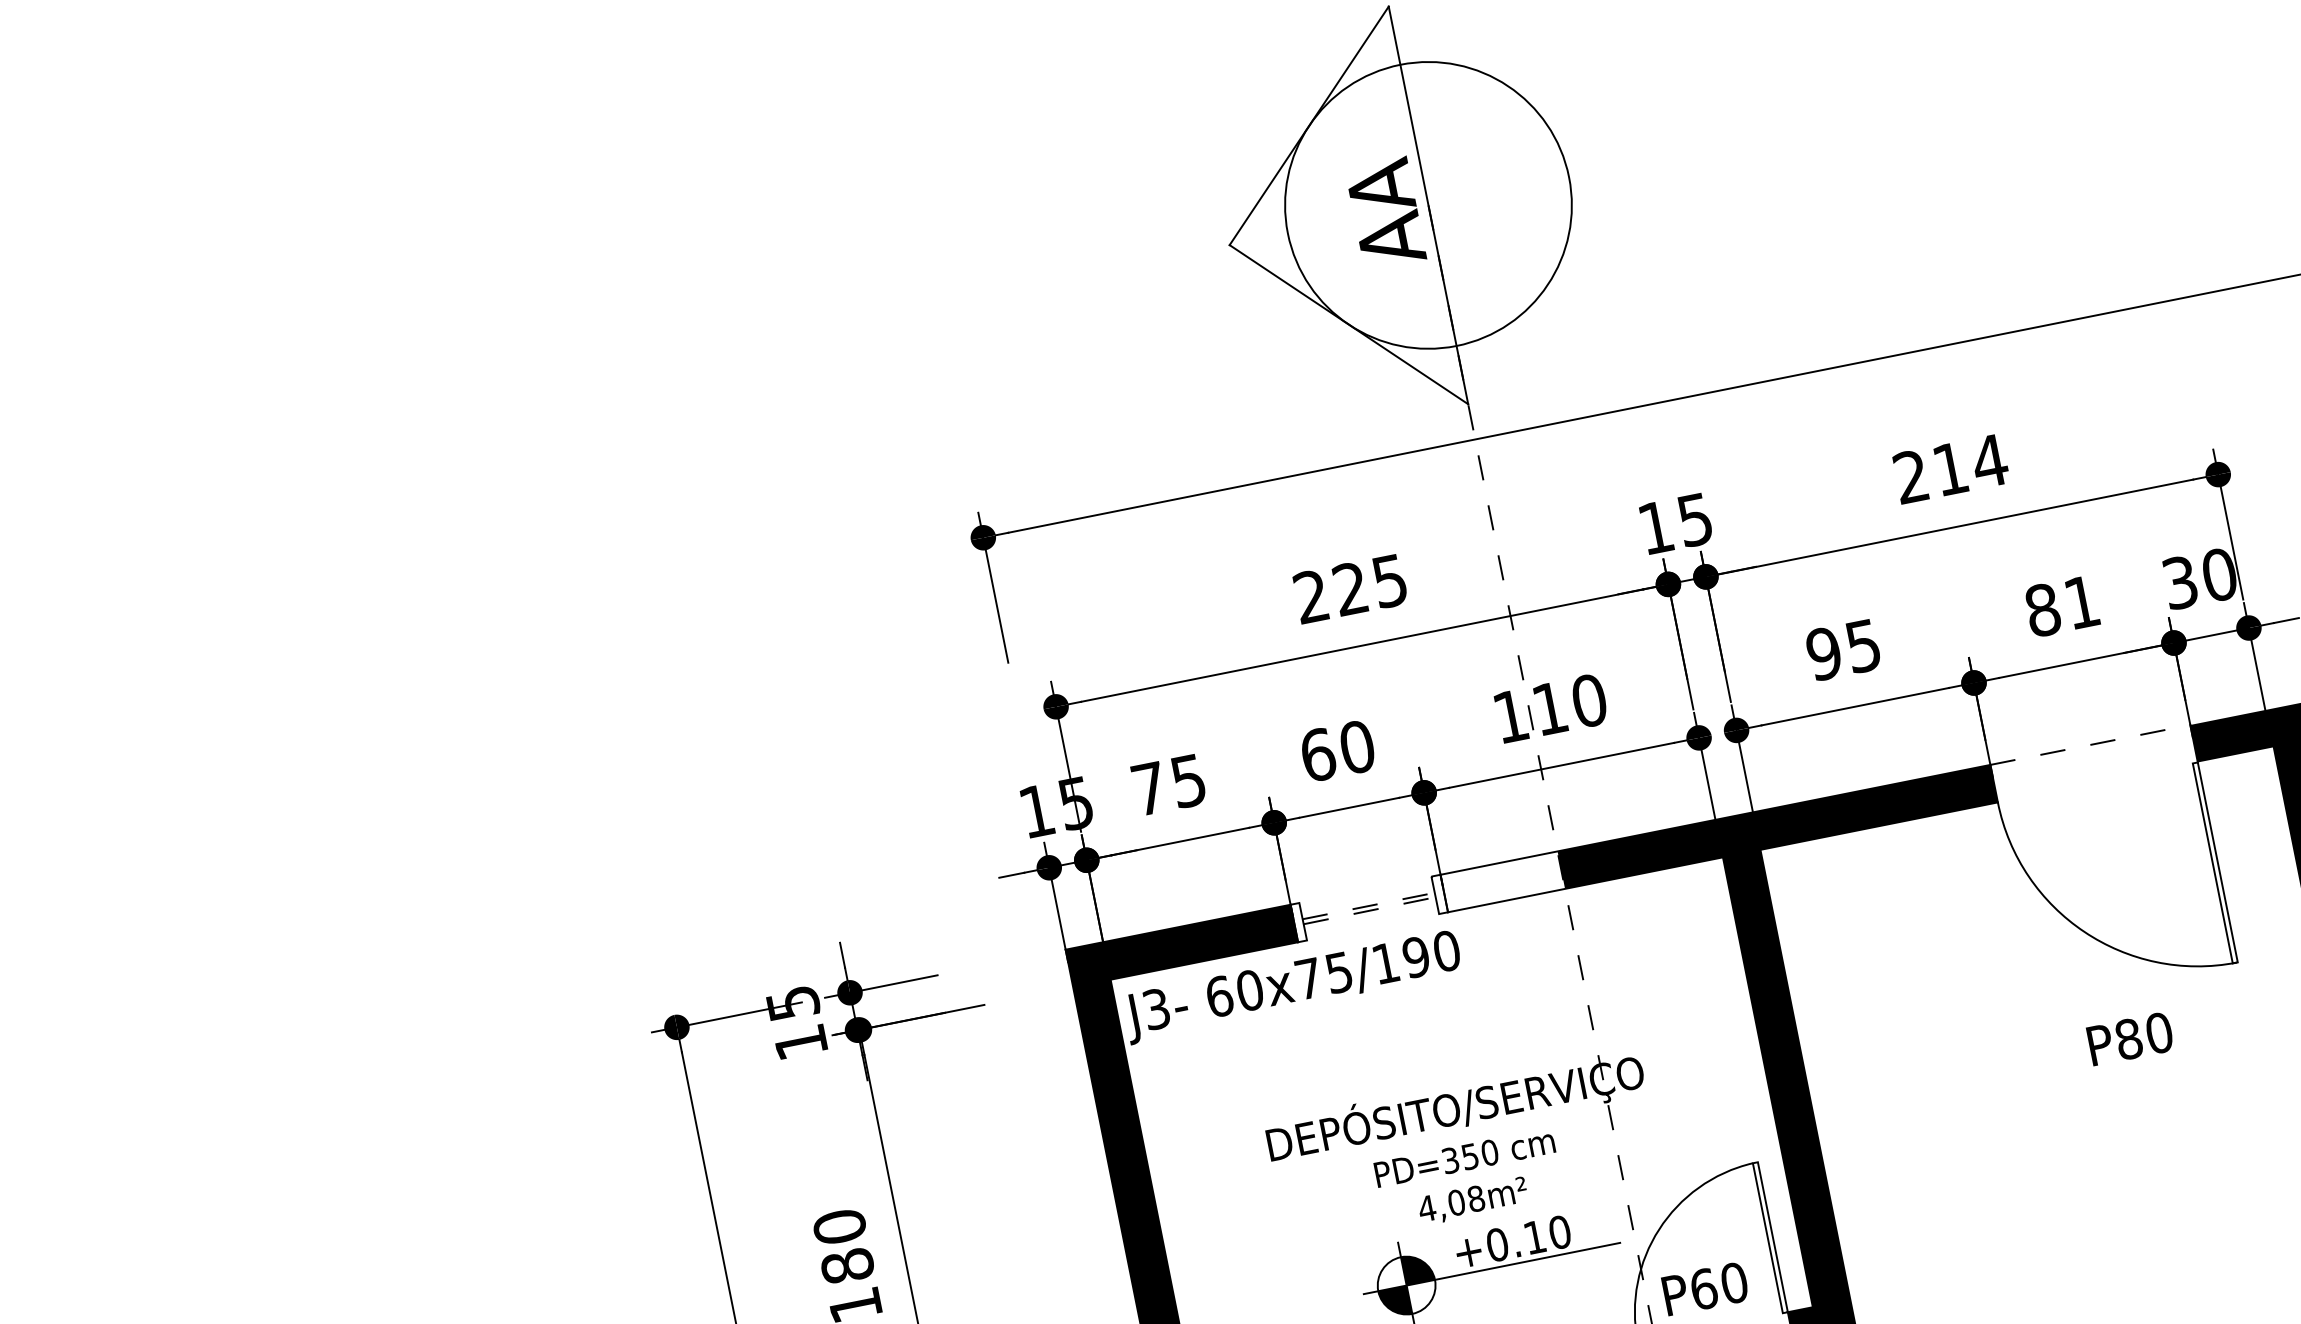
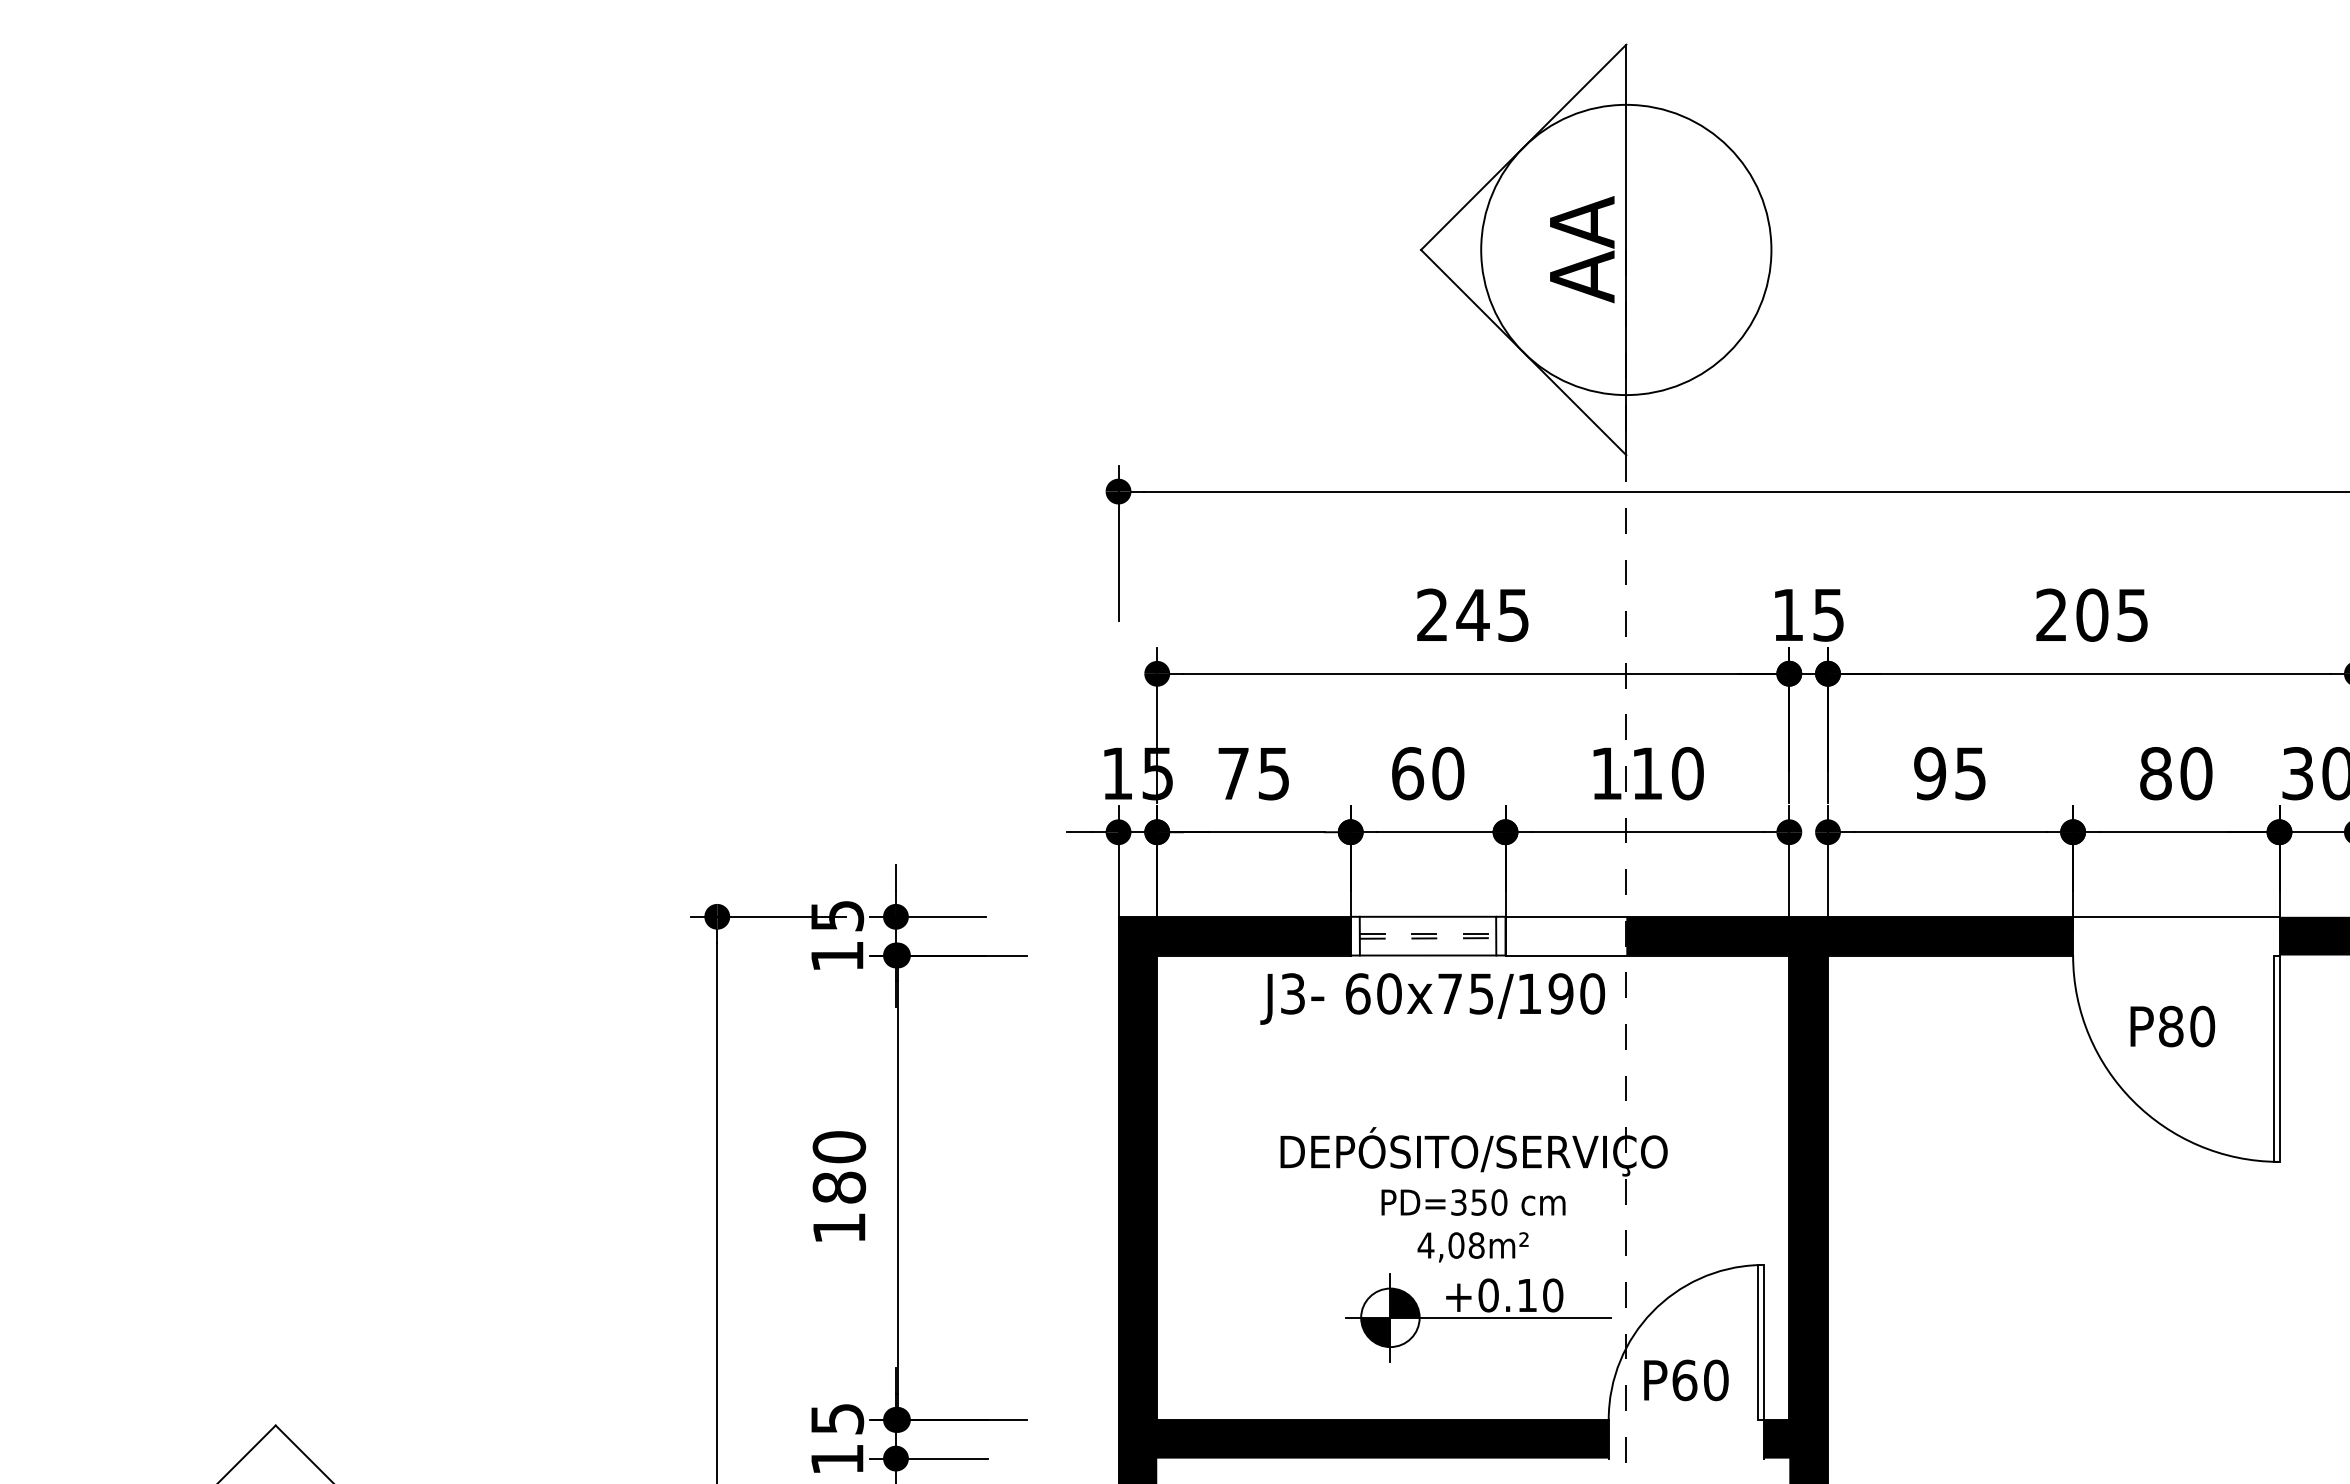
text: (1970, 464) -> (2112, 614), 214 -> 205
text: (1350, 588) -> (1472, 614), 225 -> 245
text: (2082, 602) -> (2196, 773), 81 -> 80
line: (2090, 744) -> (2176, 916), dashed -> solid
line: (1364, 889) -> (1427, 916), added
line: (1372, 927) -> (1427, 955), added
text: (1292, 986) -> (1432, 998), moved
text: (2130, 1038) -> (2172, 1026), moved

